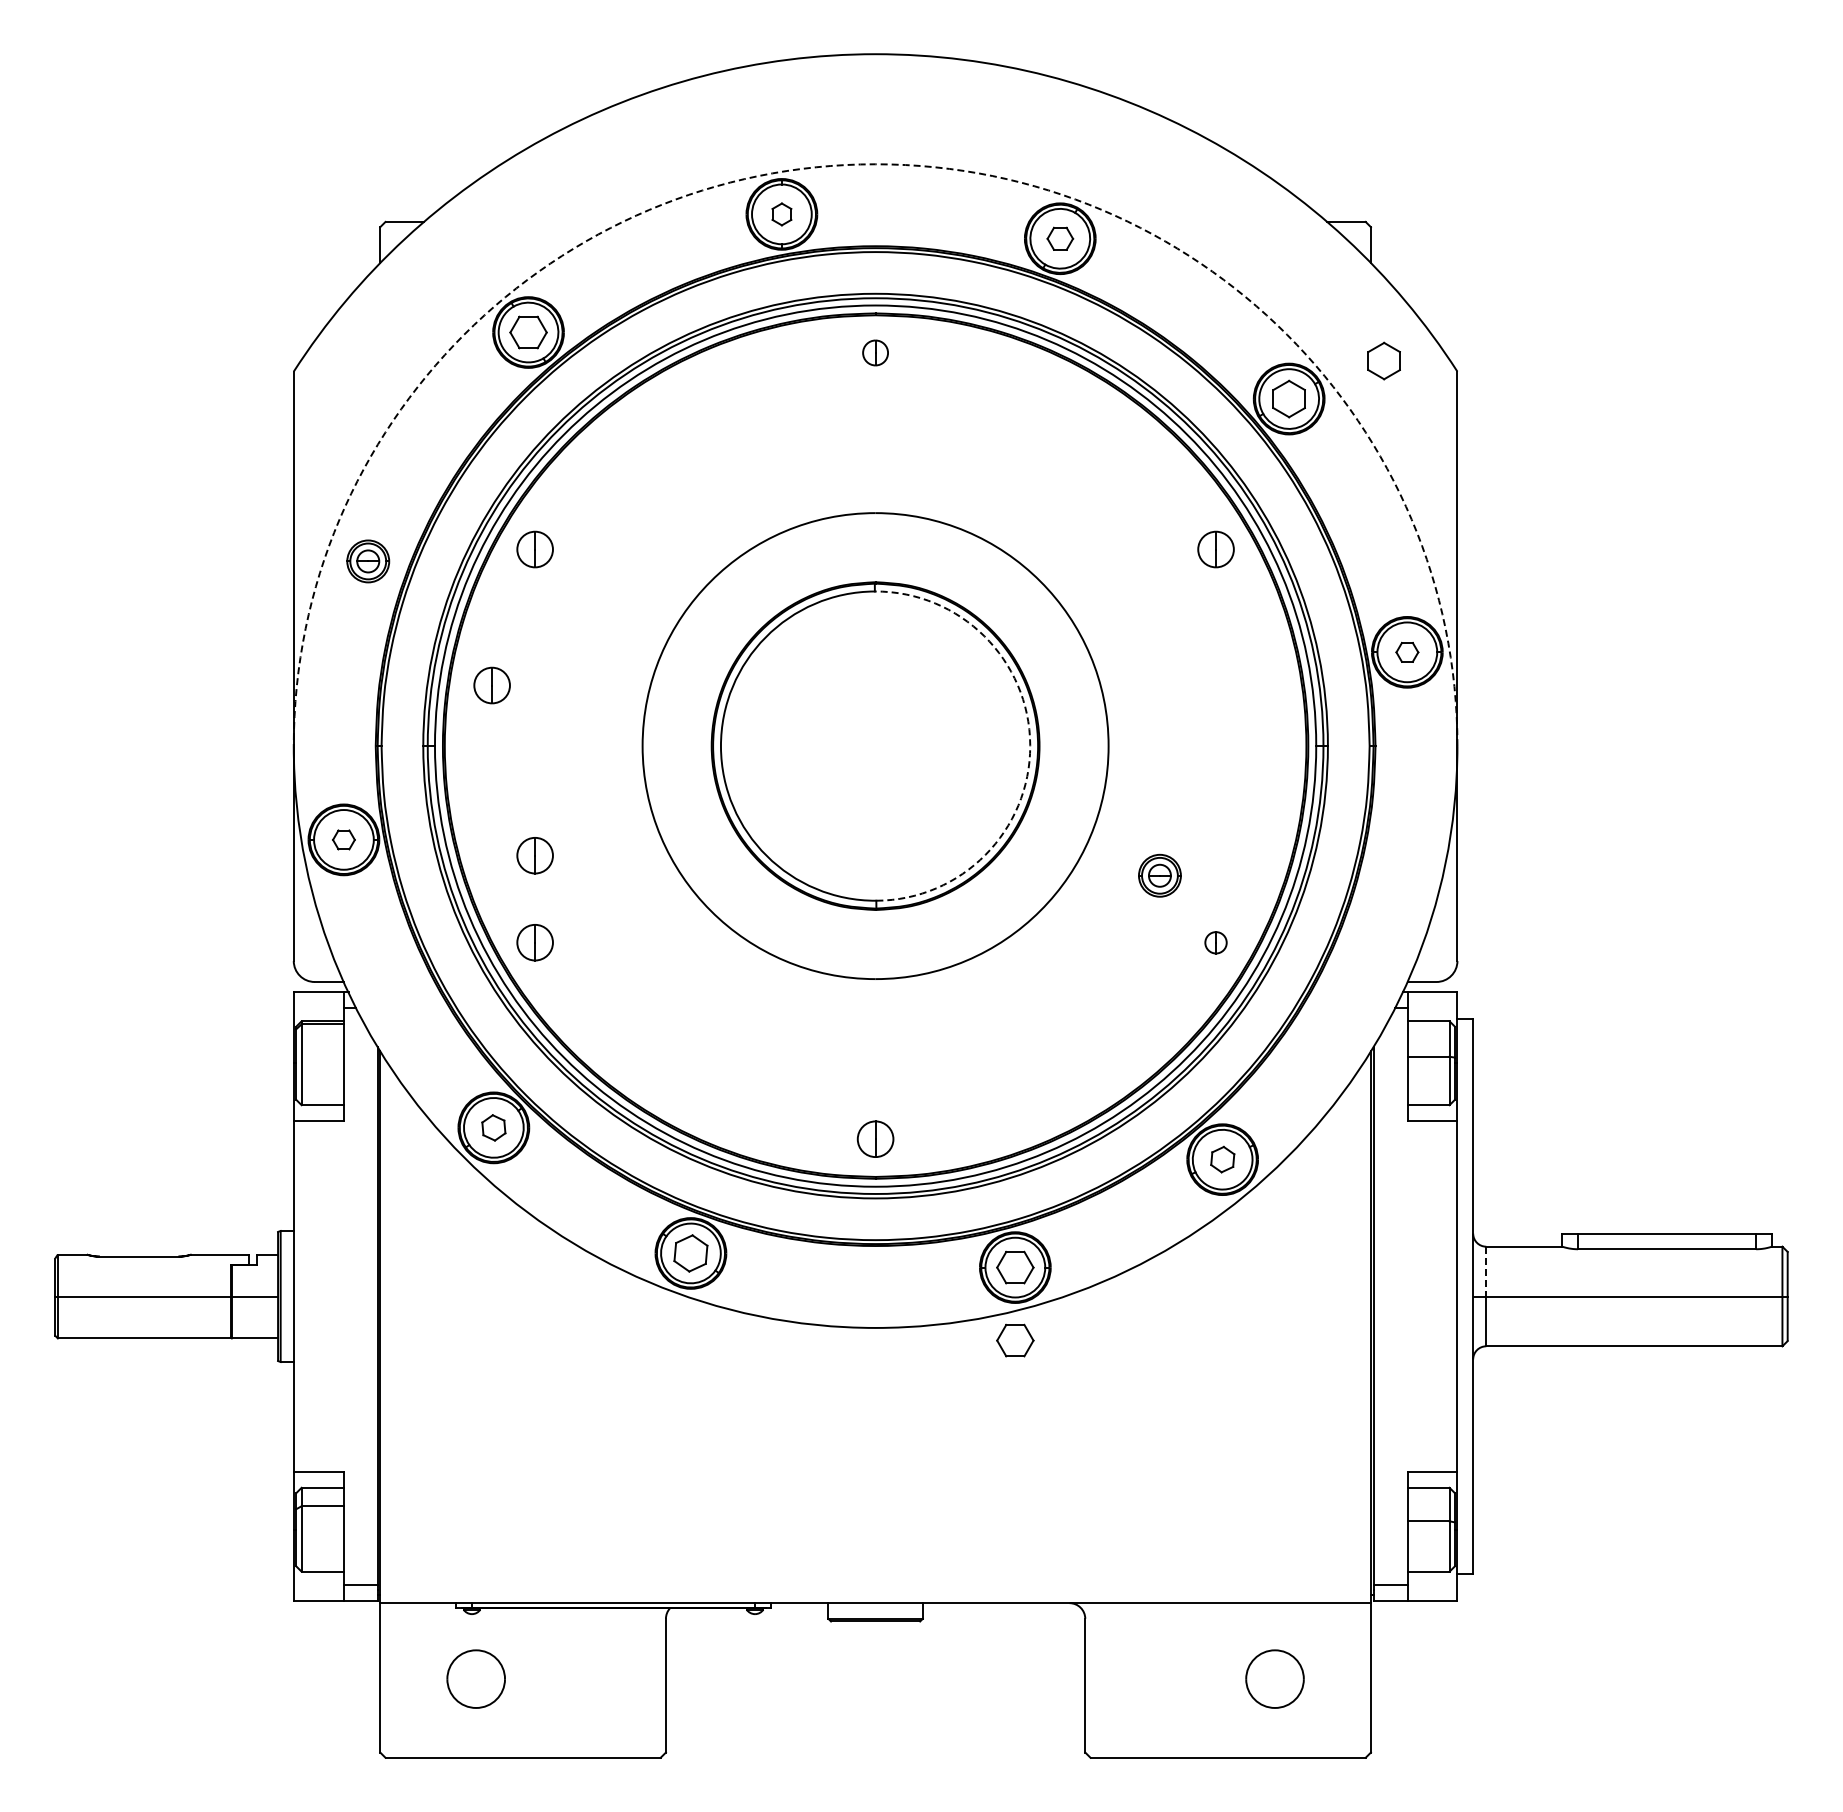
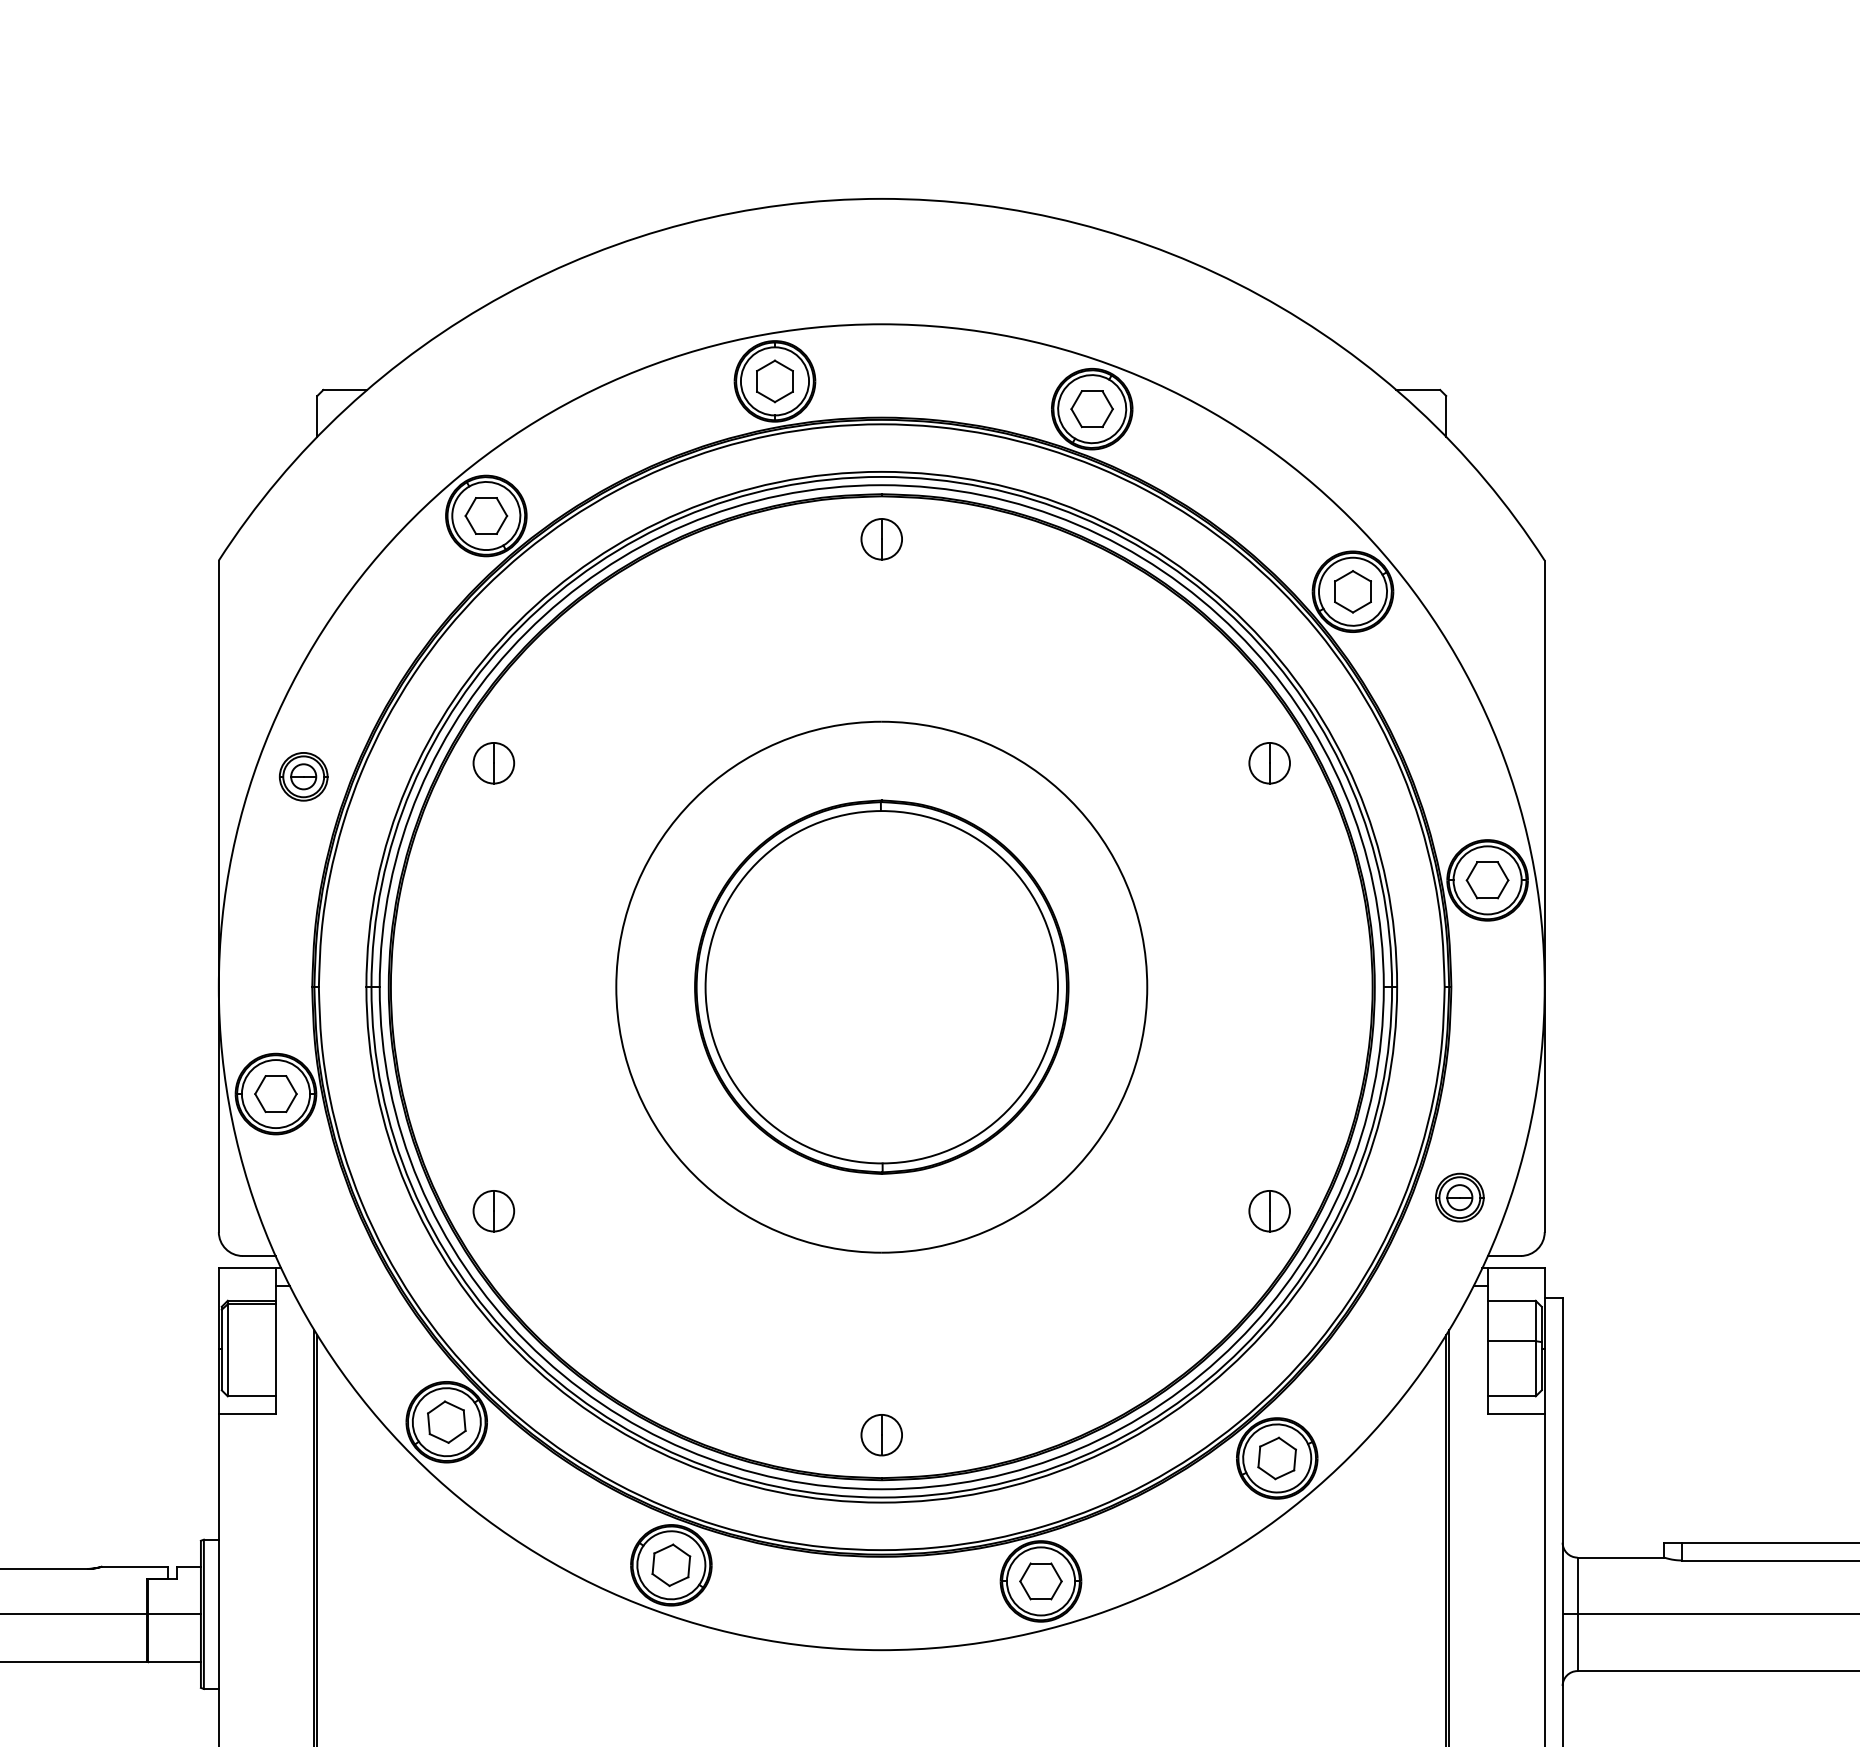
arc: (875, 164) -> (881, 324), dashed -> solid
part: (781, 214) -> (774, 381), size x1.67
part: (1060, 238) -> (1092, 408), size x1.43
part: (875, 352) -> (881, 538), size x1.43
part: (1383, 360) -> (1460, 547), removed
part: (1407, 652) -> (1487, 880), size x1.67
part: (491, 685) -> (444, 918), removed
arc: (1030, 745) -> (1058, 986), dashed -> solid
part: (343, 839) -> (275, 1093), size x1.67
part: (534, 855) -> (493, 1111), removed
part: (1159, 875) -> (1459, 1197), moved
part: (1215, 942) -> (1269, 1210), size x1.67
part: (493, 1127) -> (446, 1421), size x1.43
part: (1222, 1159) -> (1277, 1458), size x1.43
line: (1486, 1271) -> (1577, 1585), dashed -> solid
part: (1015, 1340) -> (1041, 1664), removed

